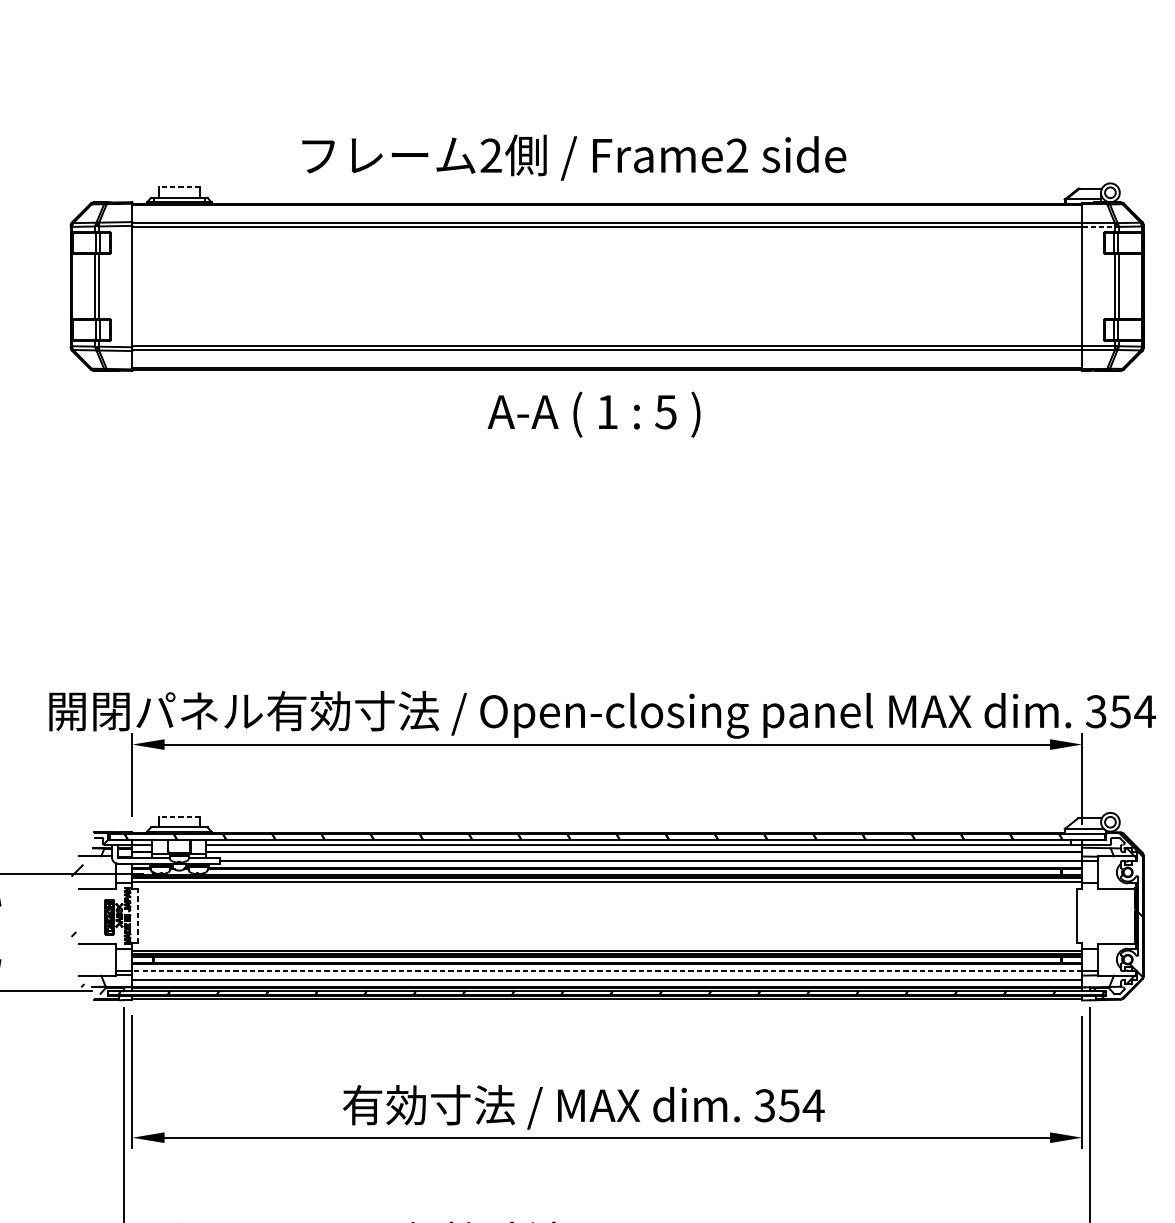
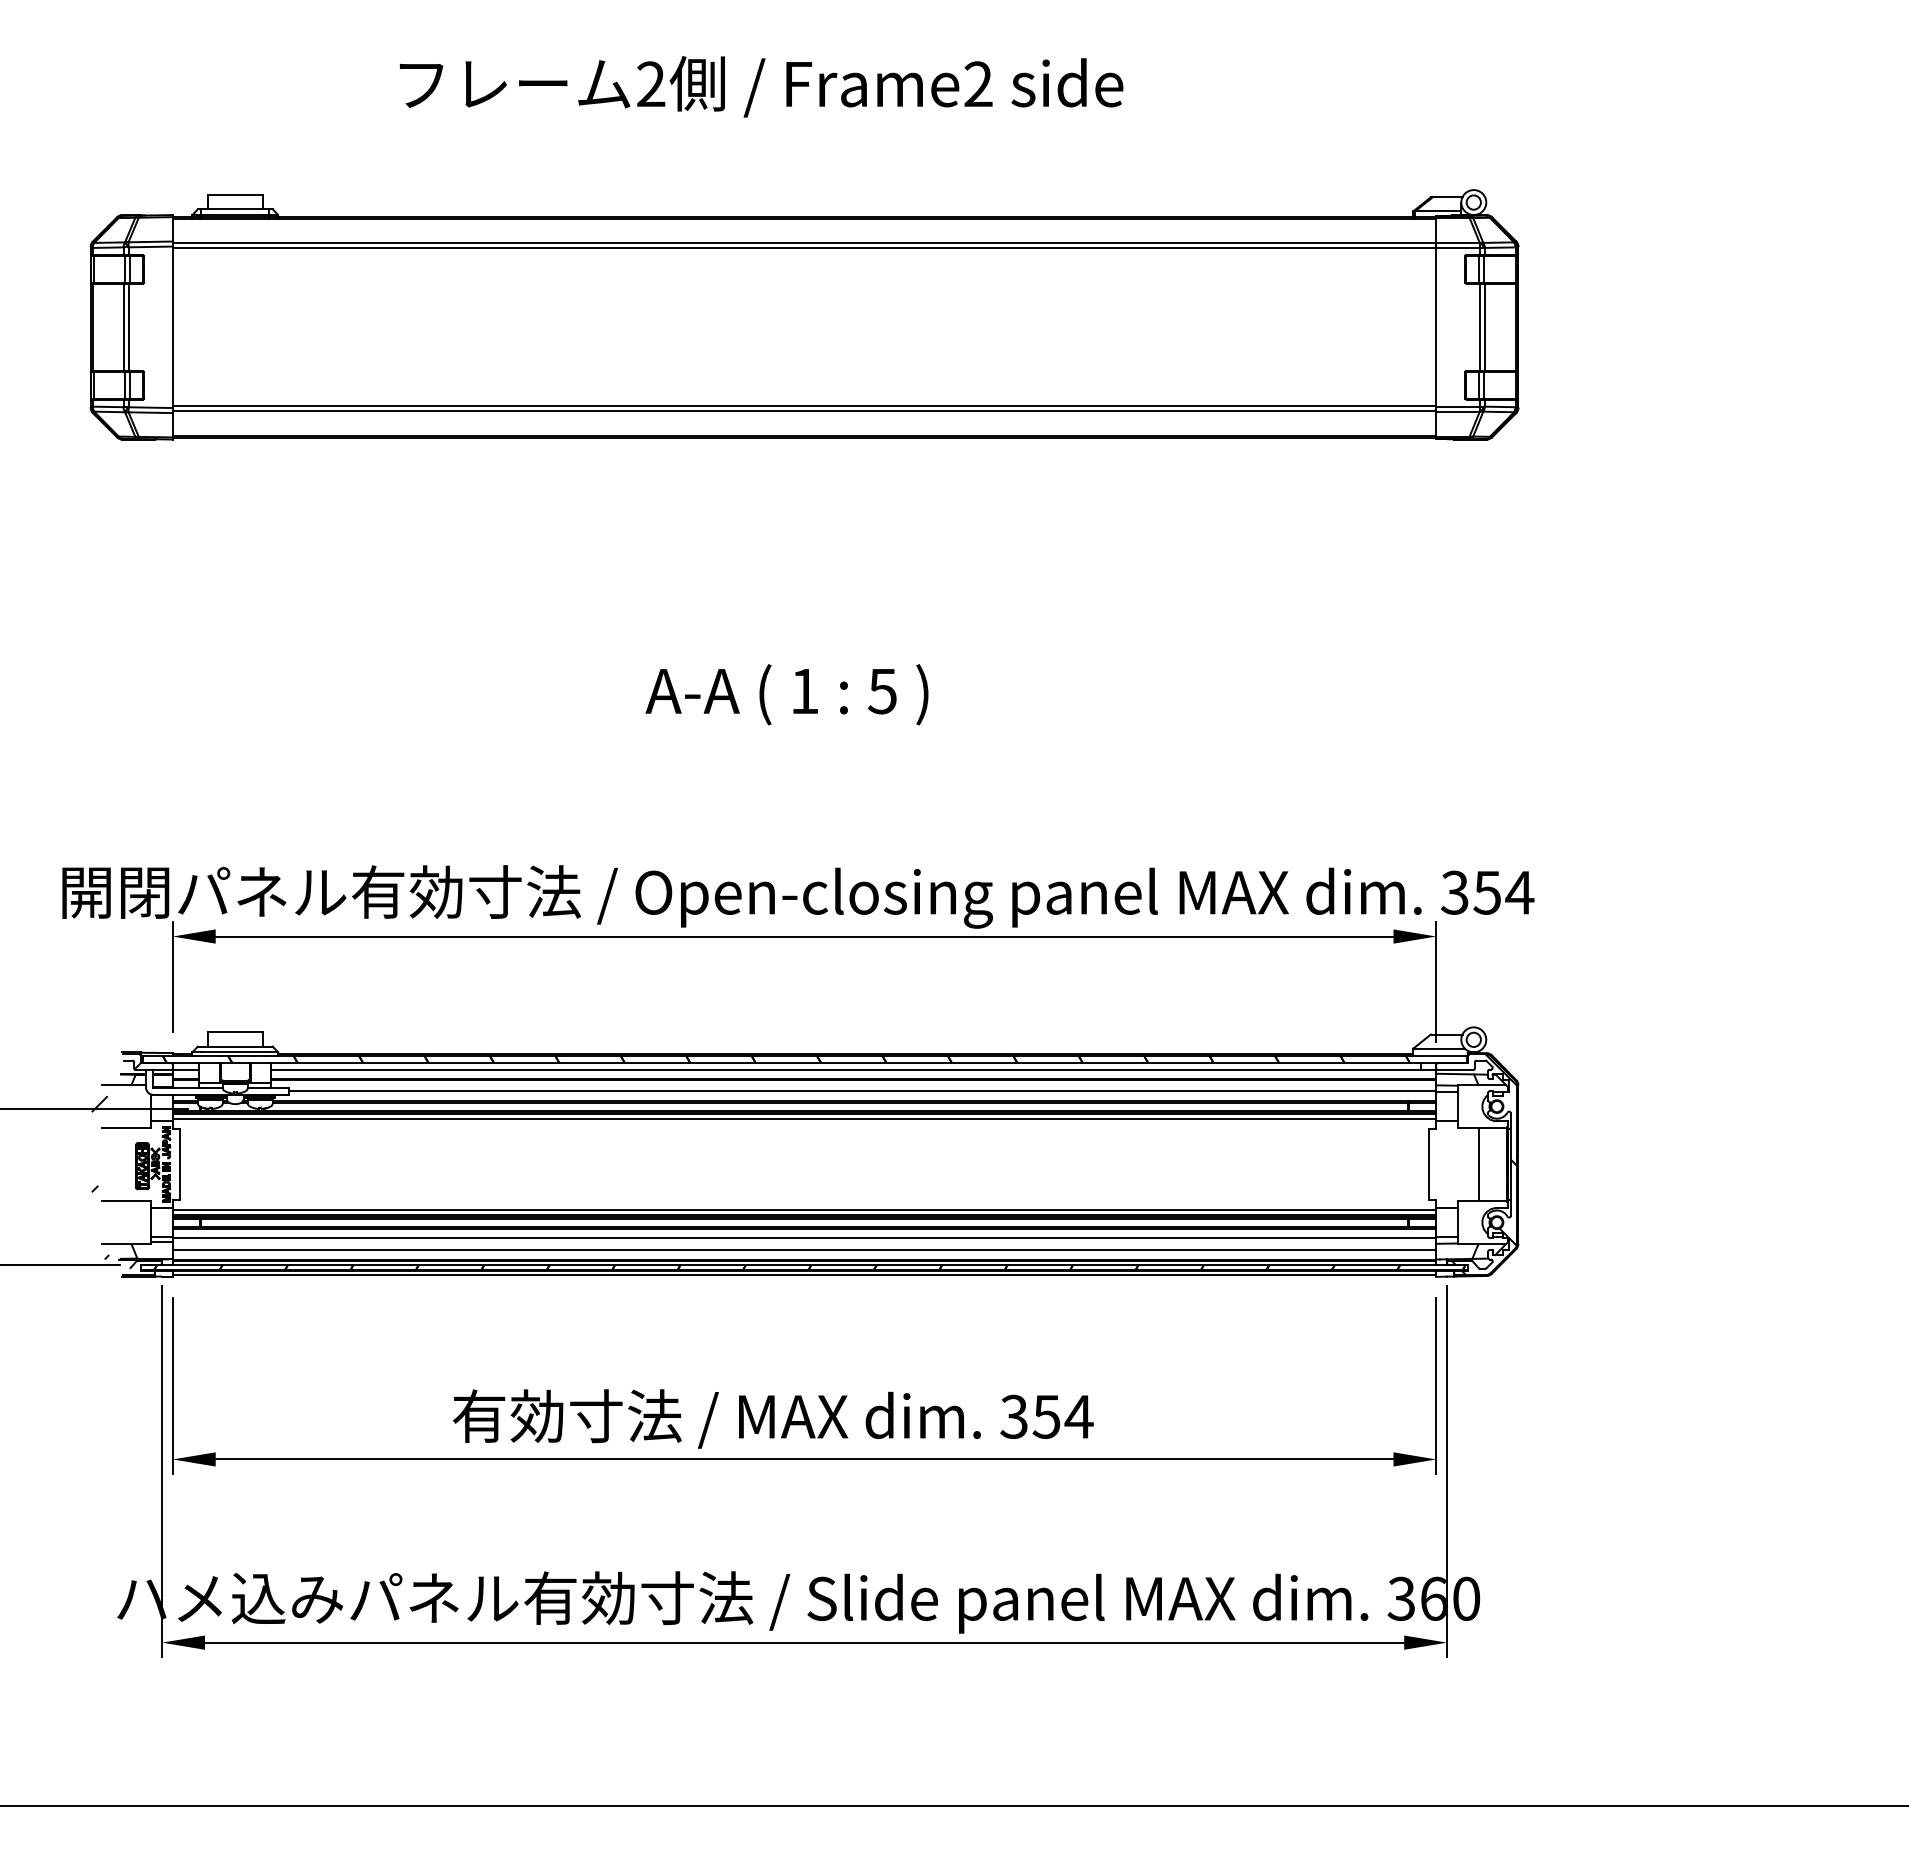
text: (574, 157) -> (761, 86), moved
line: (179, 187) -> (235, 195), dashed -> solid
line: (1098, 226) -> (1458, 247), dashed -> solid
text: (593, 414) -> (786, 694), moved
line: (179, 816) -> (235, 1032), dashed -> solid
line: (137, 915) -> (179, 1164), dashed -> solid
line: (1114, 915) -> (1479, 1164), added
line: (607, 970) -> (804, 1237), dashed -> solid

